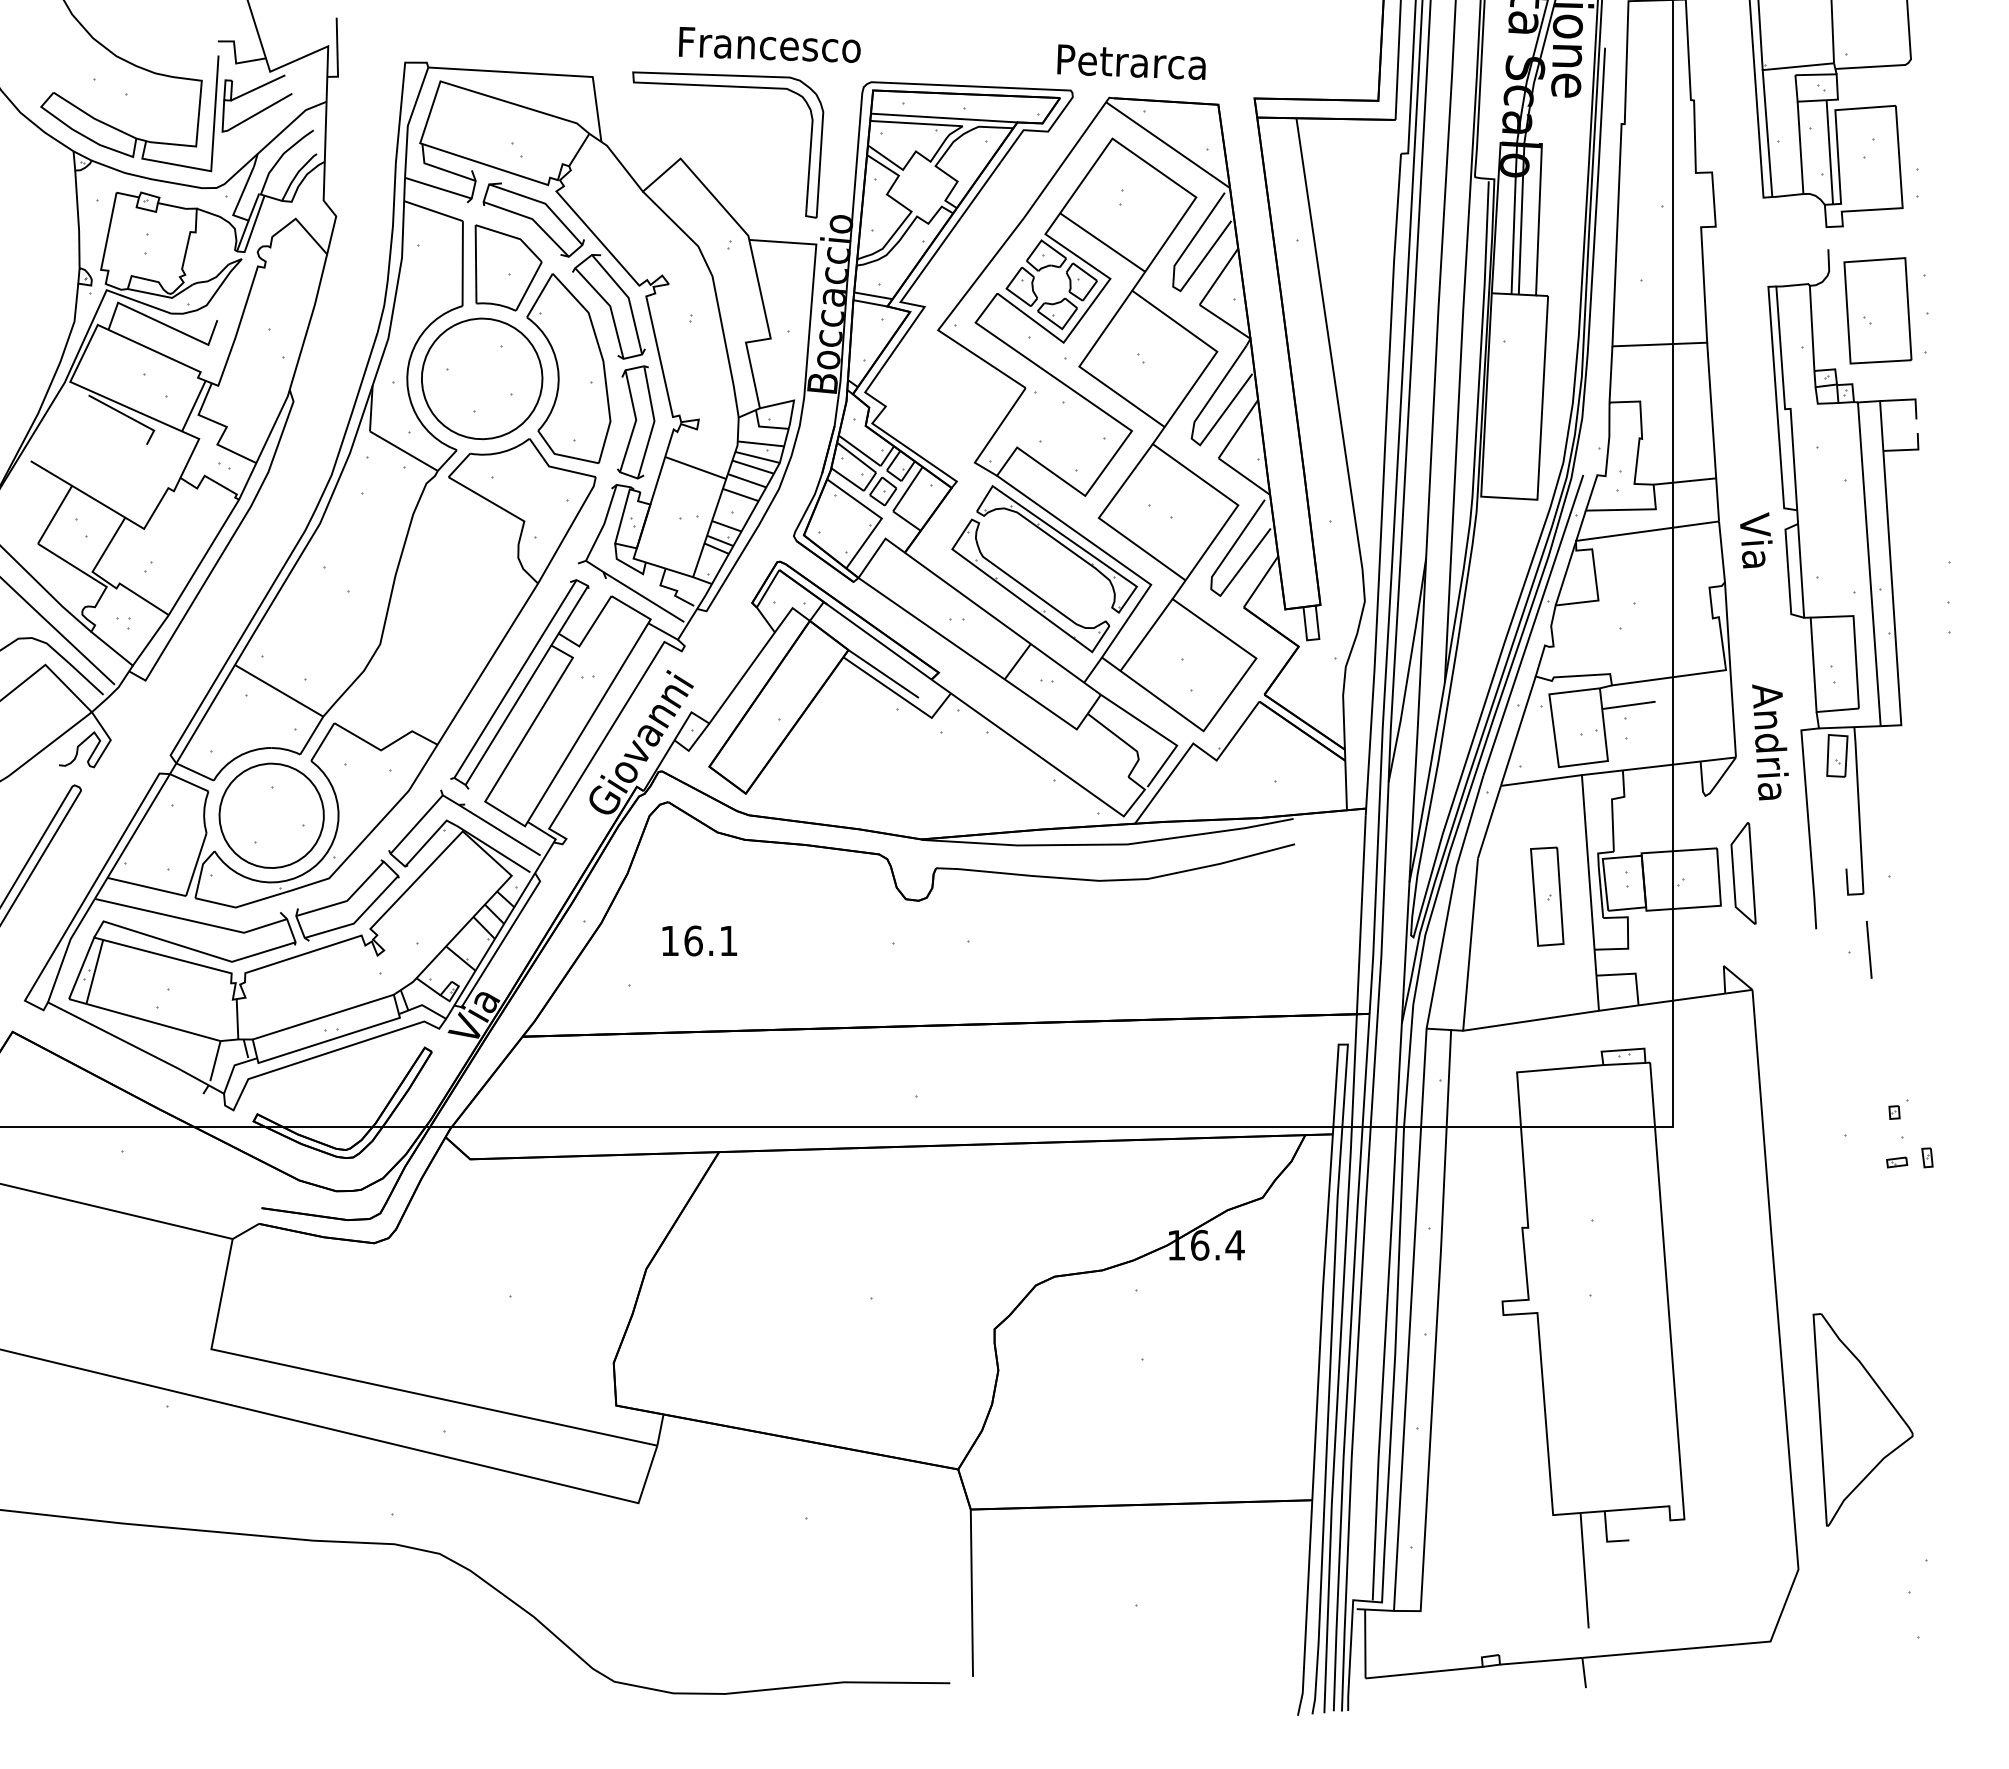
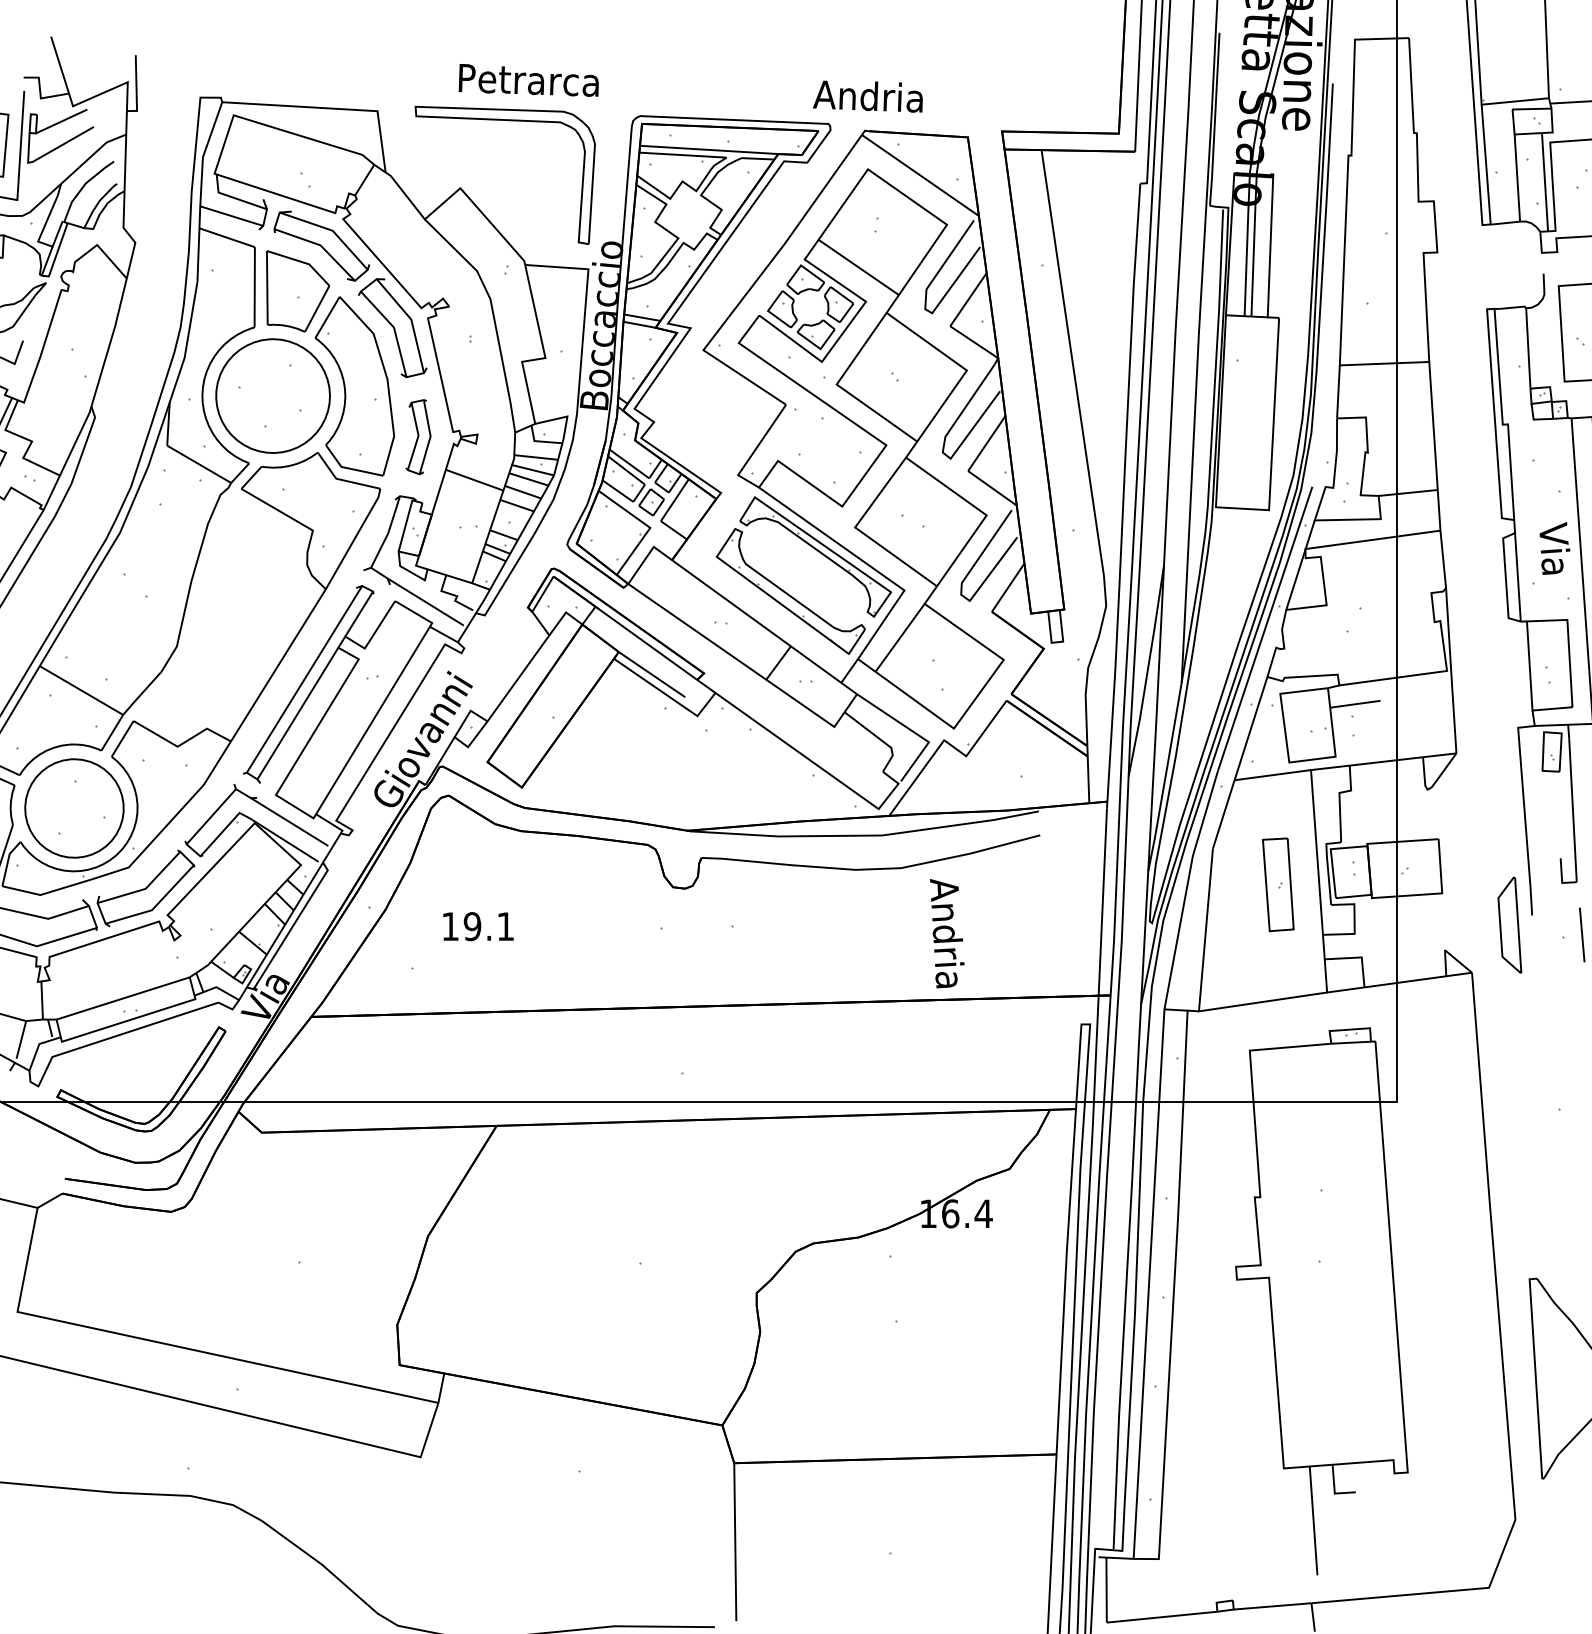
text: (771, 44) -> (546, 80), Francesco -> Petrarca
text: (1129, 61) -> (884, 96), Petrarca -> Andria
part: (636, 422) -> (418, 437), size x0.7
text: (1756, 540) -> (1555, 548), moved
text: (1770, 742) -> (947, 933), moved
part: (1743, 873) -> (1509, 925), moved
text: (693, 940) -> (472, 926), 16.1 -> 19.1

